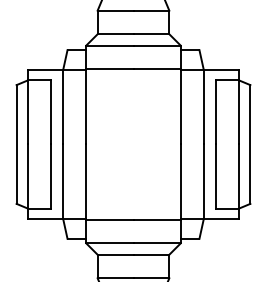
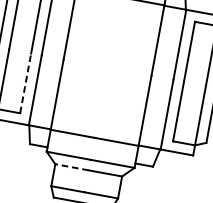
line: (51, 176) -> (25, 83), solid -> dashed
line: (115, 254) -> (72, 167), solid -> dashed

